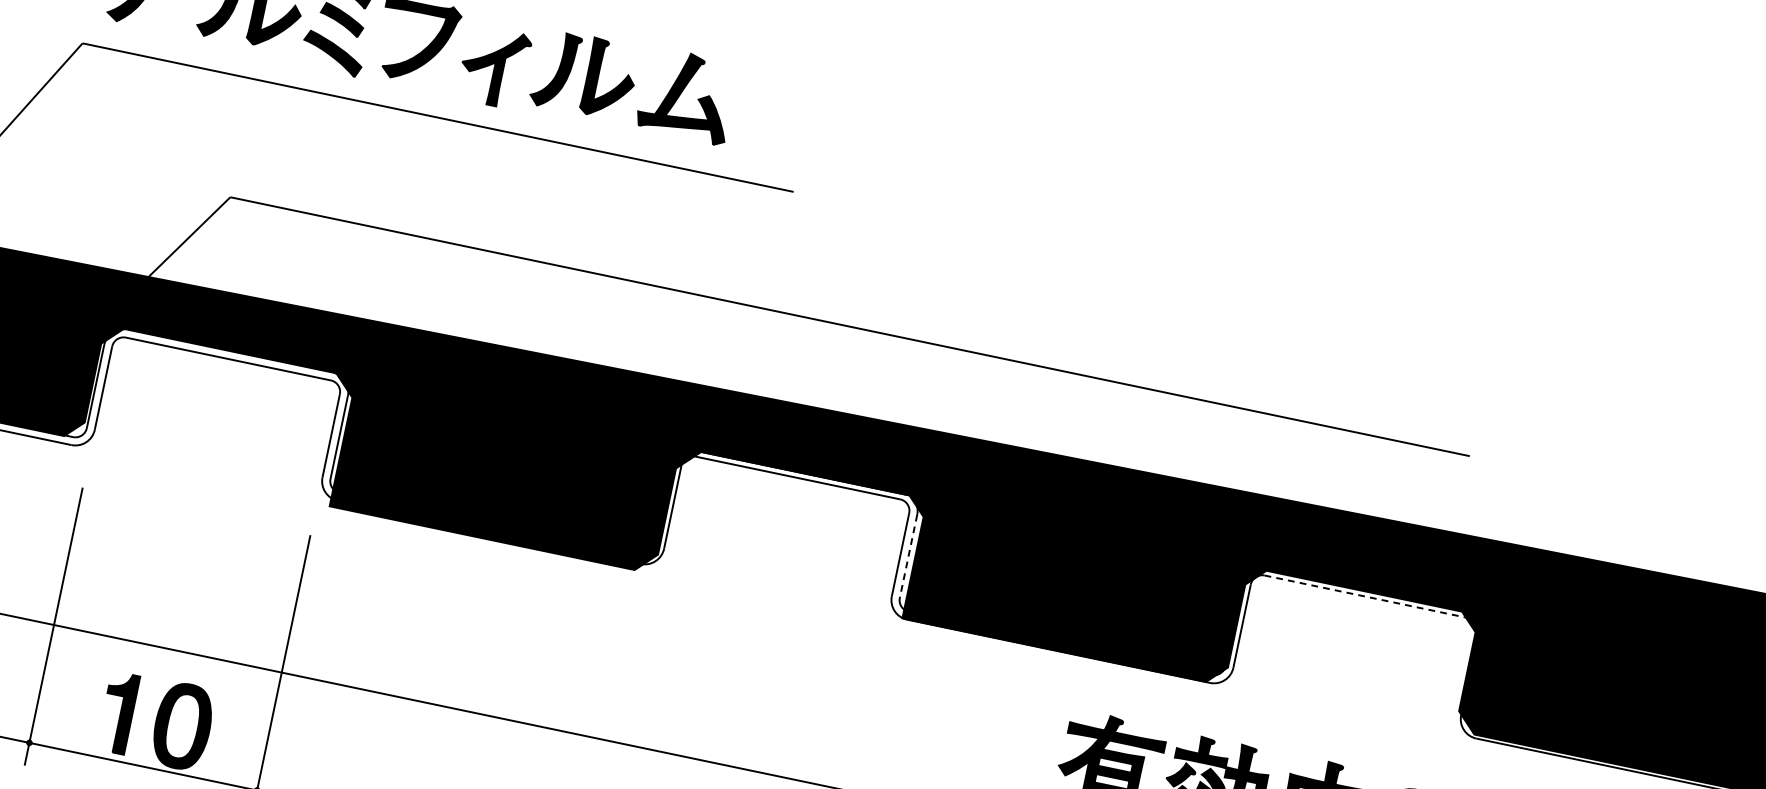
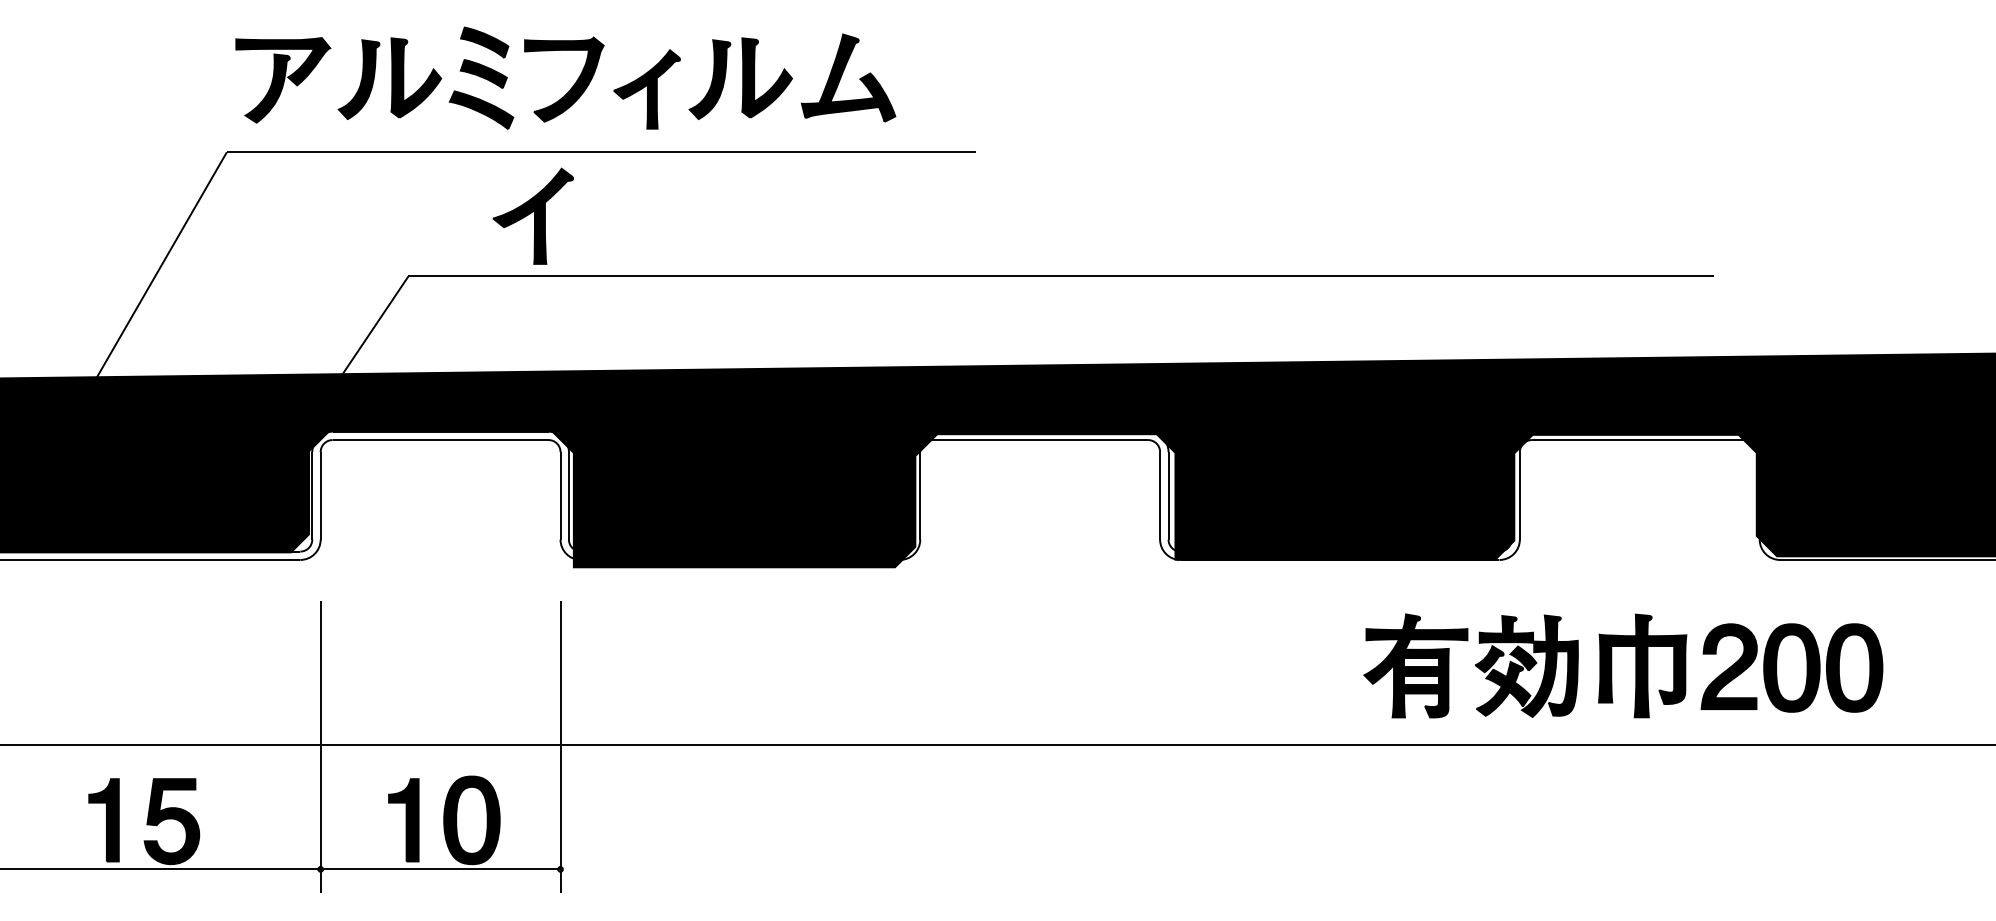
part: (360, 164) -> (532, 215), added
line: (908, 556) -> (1168, 495), dashed -> solid
line: (1366, 597) -> (1639, 440), dashed -> solid

